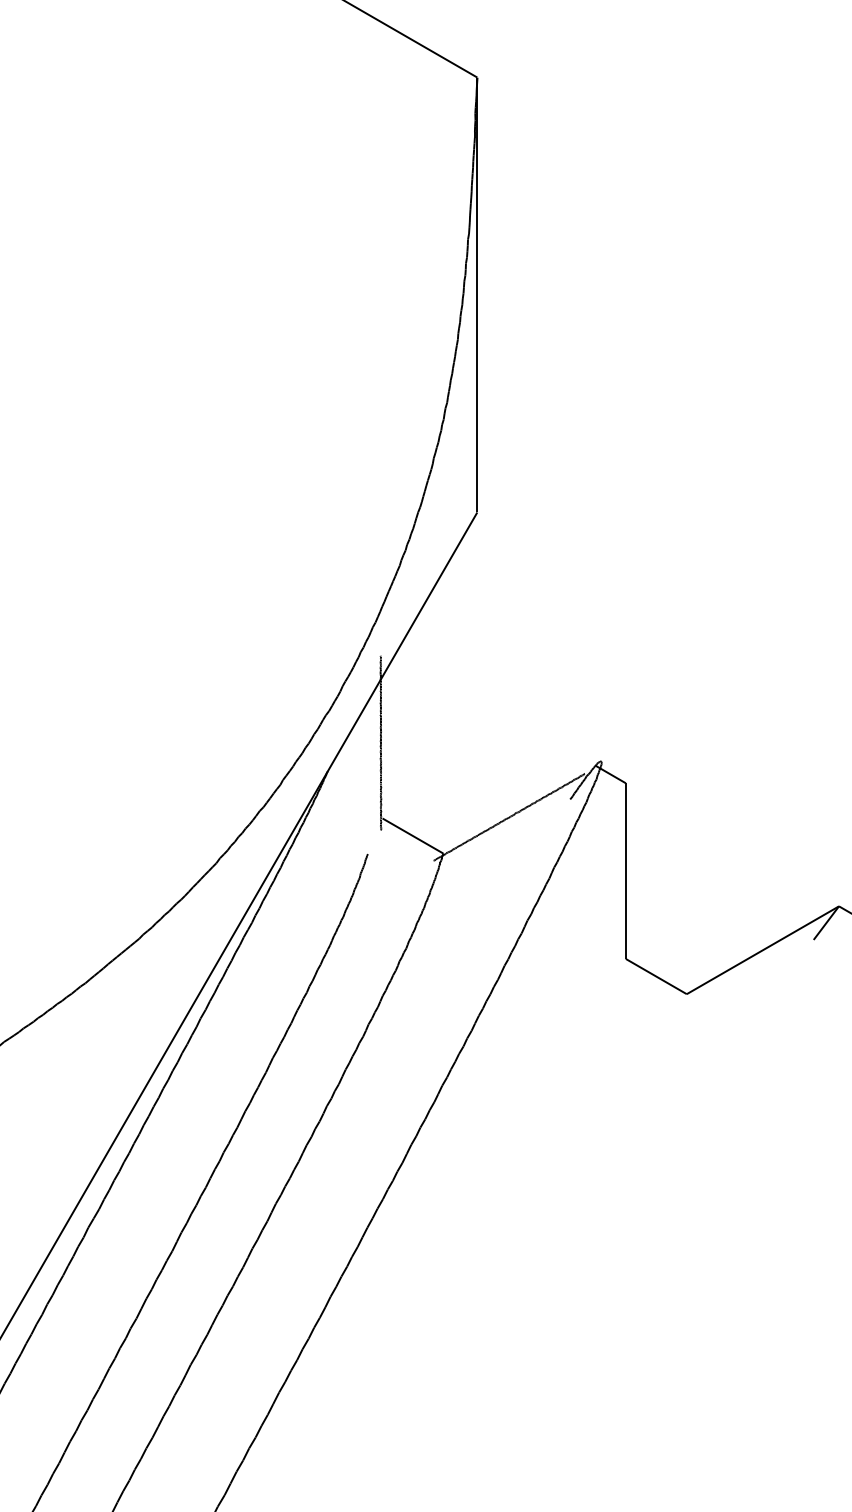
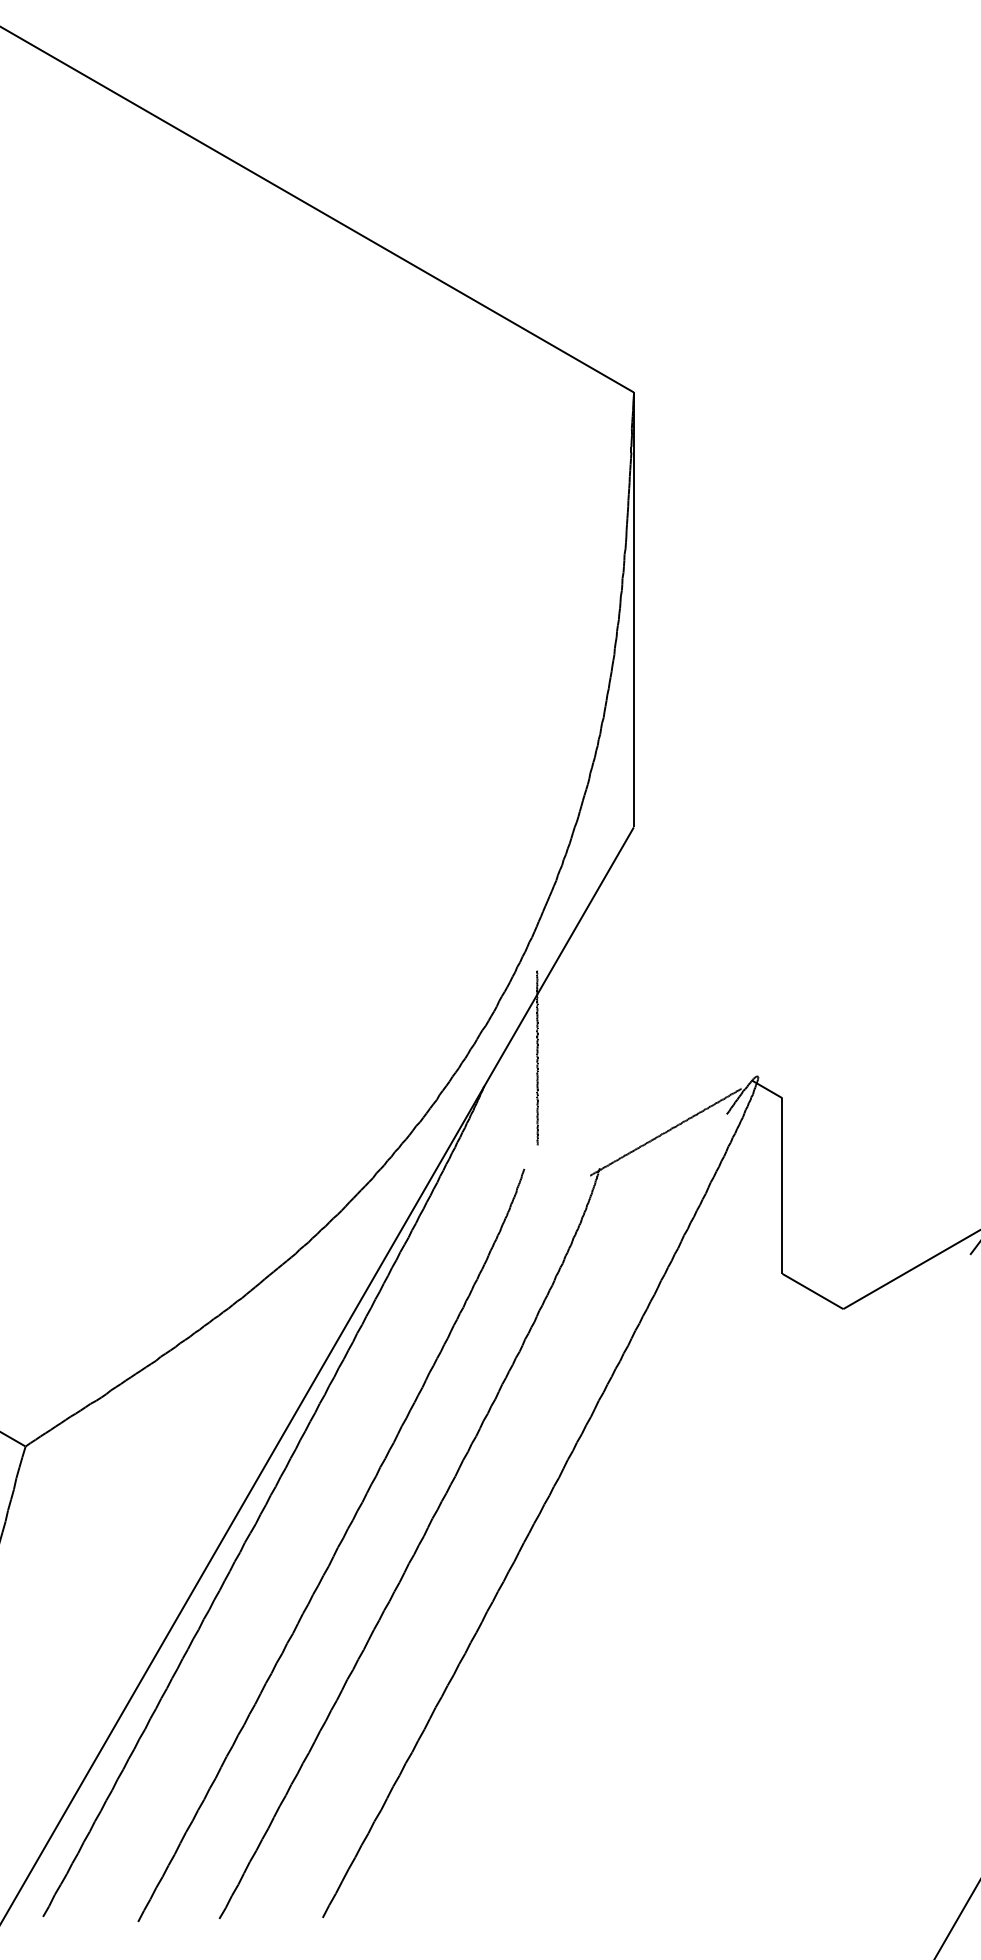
line: (412, 835) -> (569, 1150), removed

